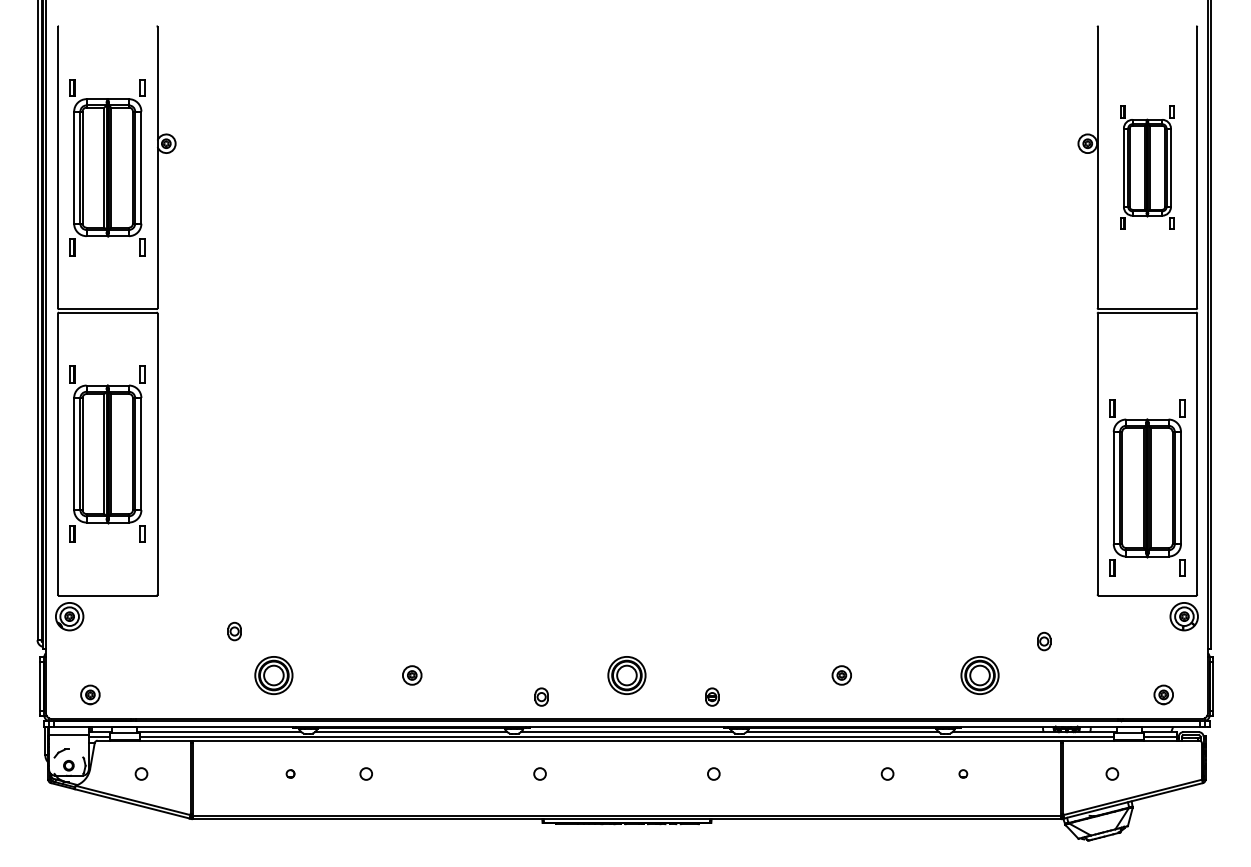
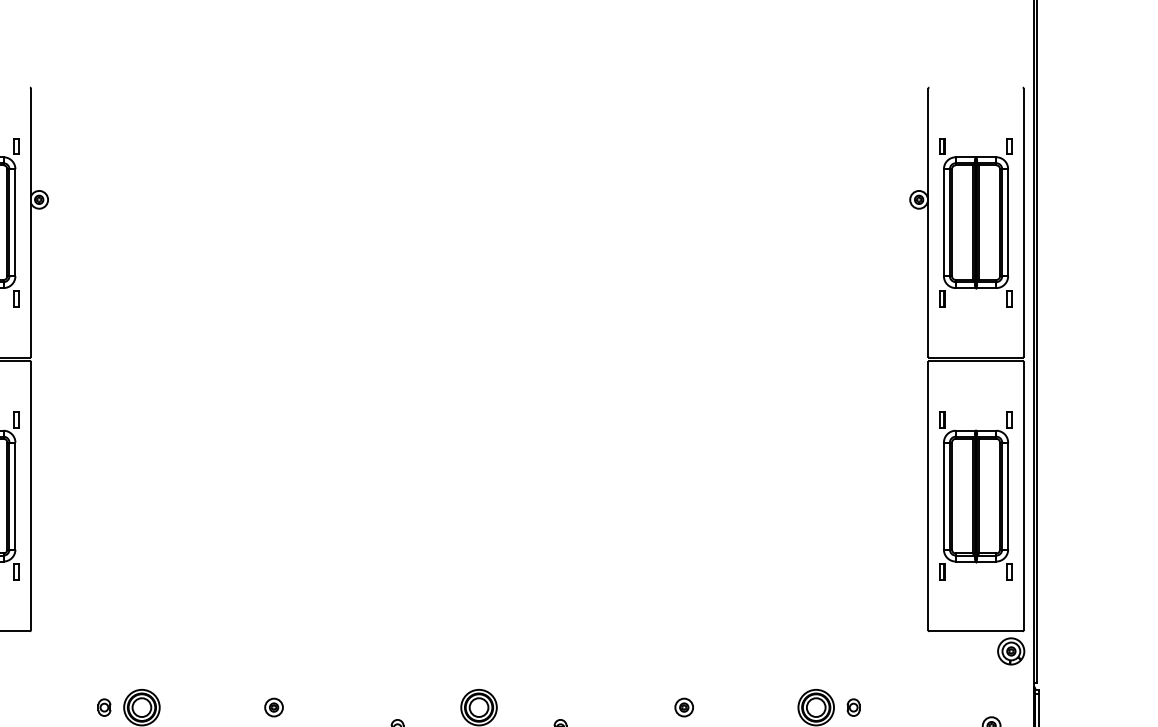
part: (1147, 167) -> (976, 222), size x1.43
part: (1147, 487) -> (976, 495), moved
part: (234, 631) -> (104, 707), moved
part: (1044, 641) -> (853, 707), moved

